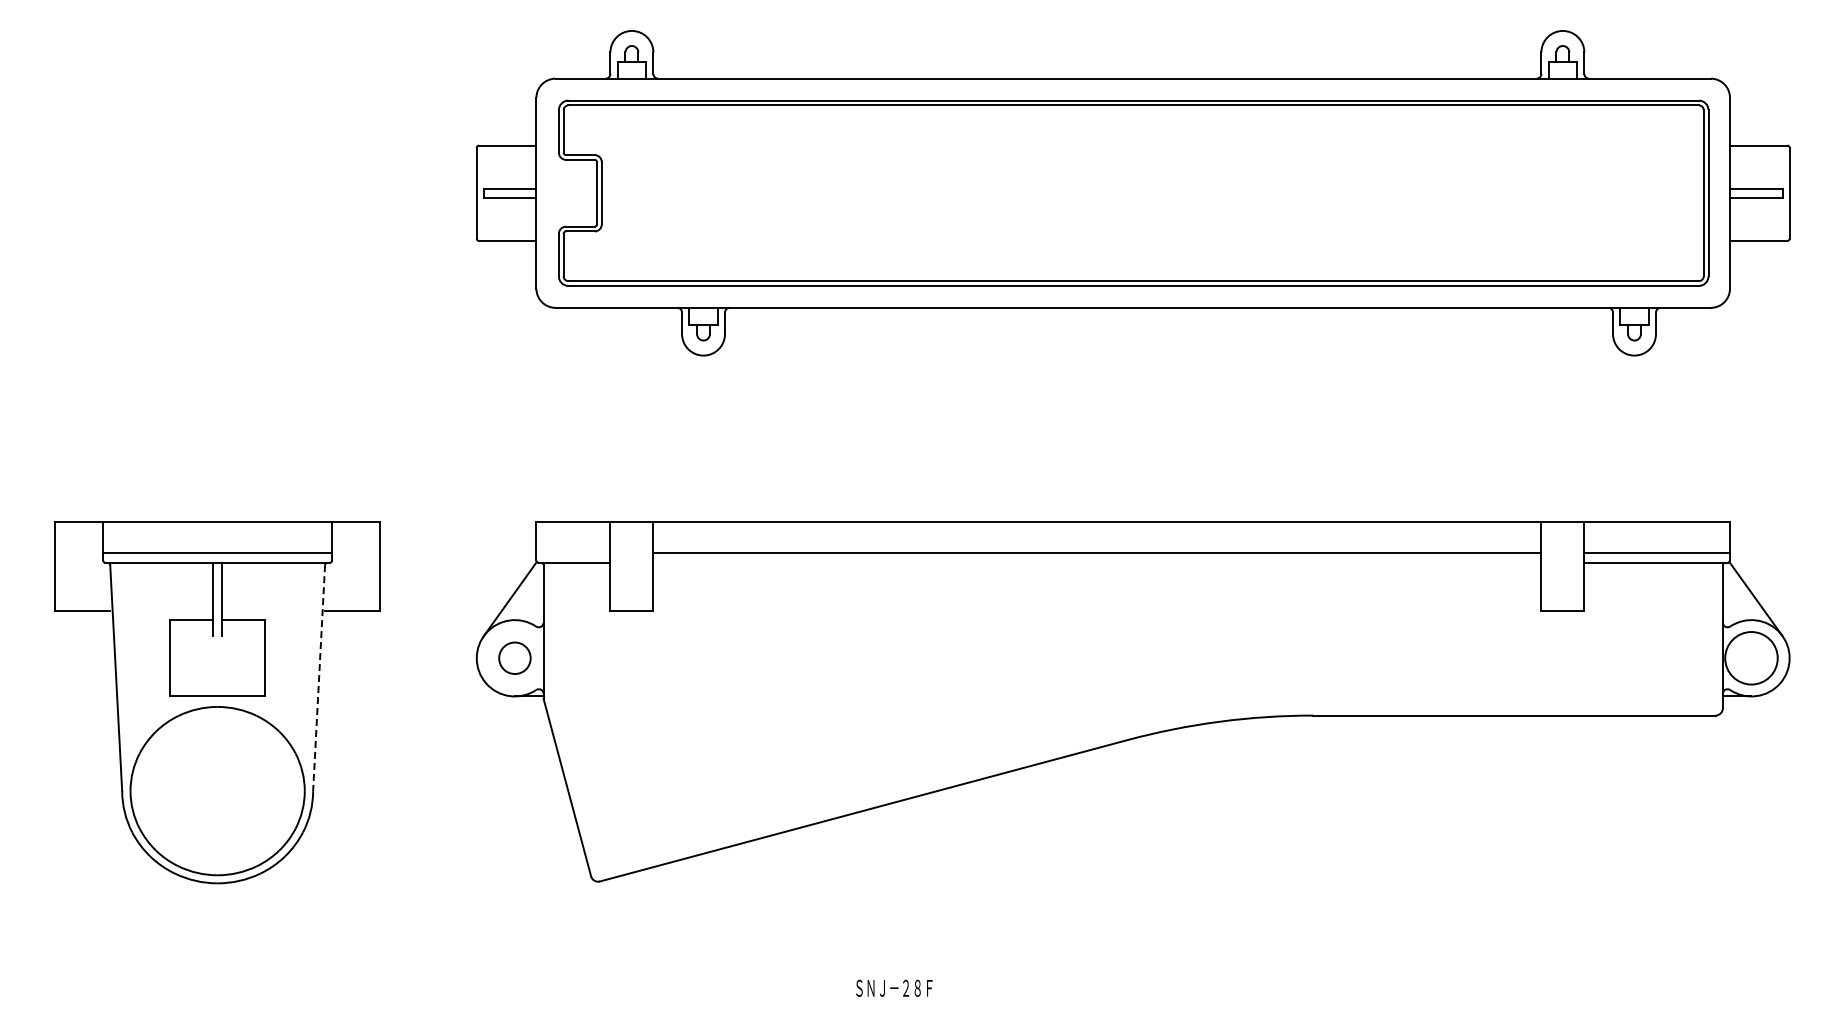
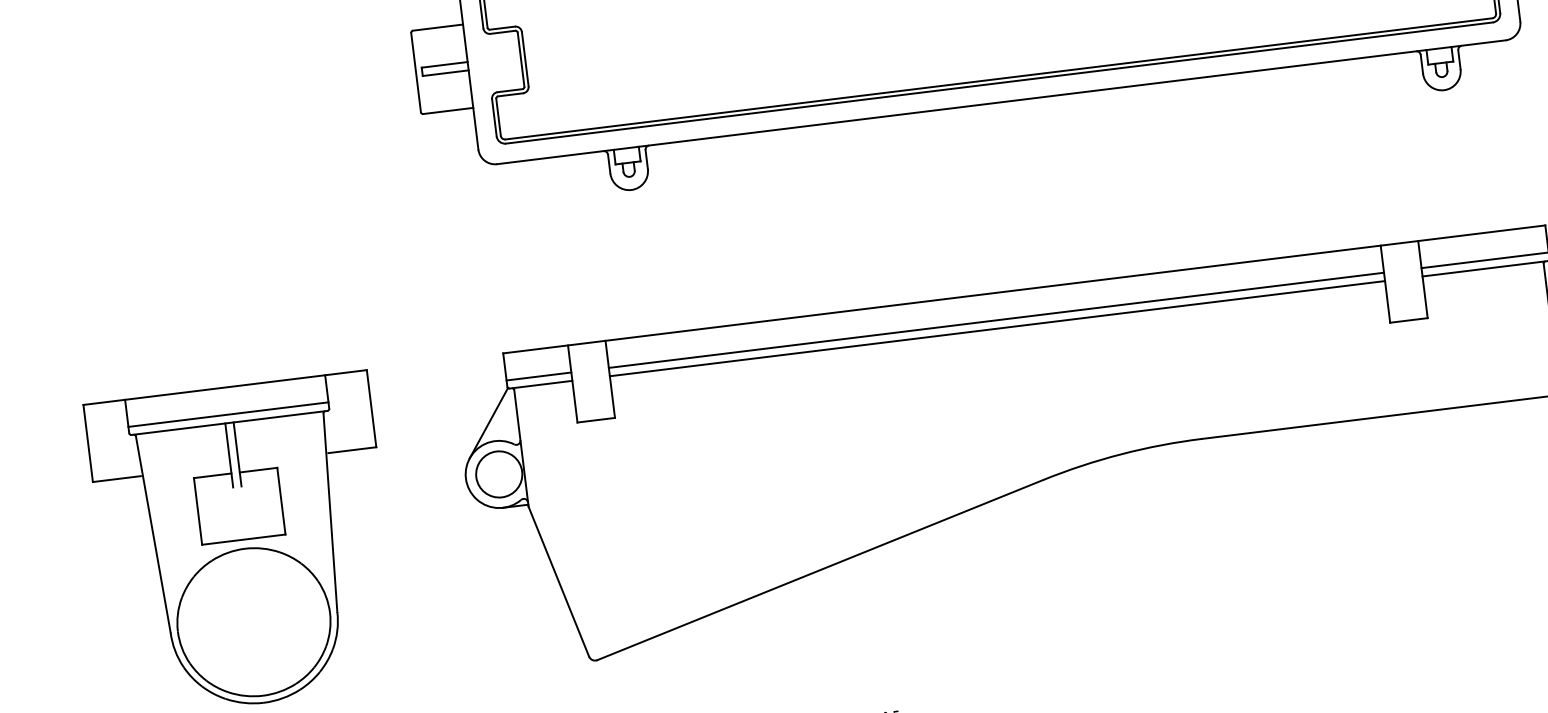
line: (573, 553) -> (539, 376), added
line: (1097, 562) -> (997, 328), added
circle: (514, 658) -> (498, 474), size x1.67
line: (319, 678) -> (330, 513), dashed -> solid

